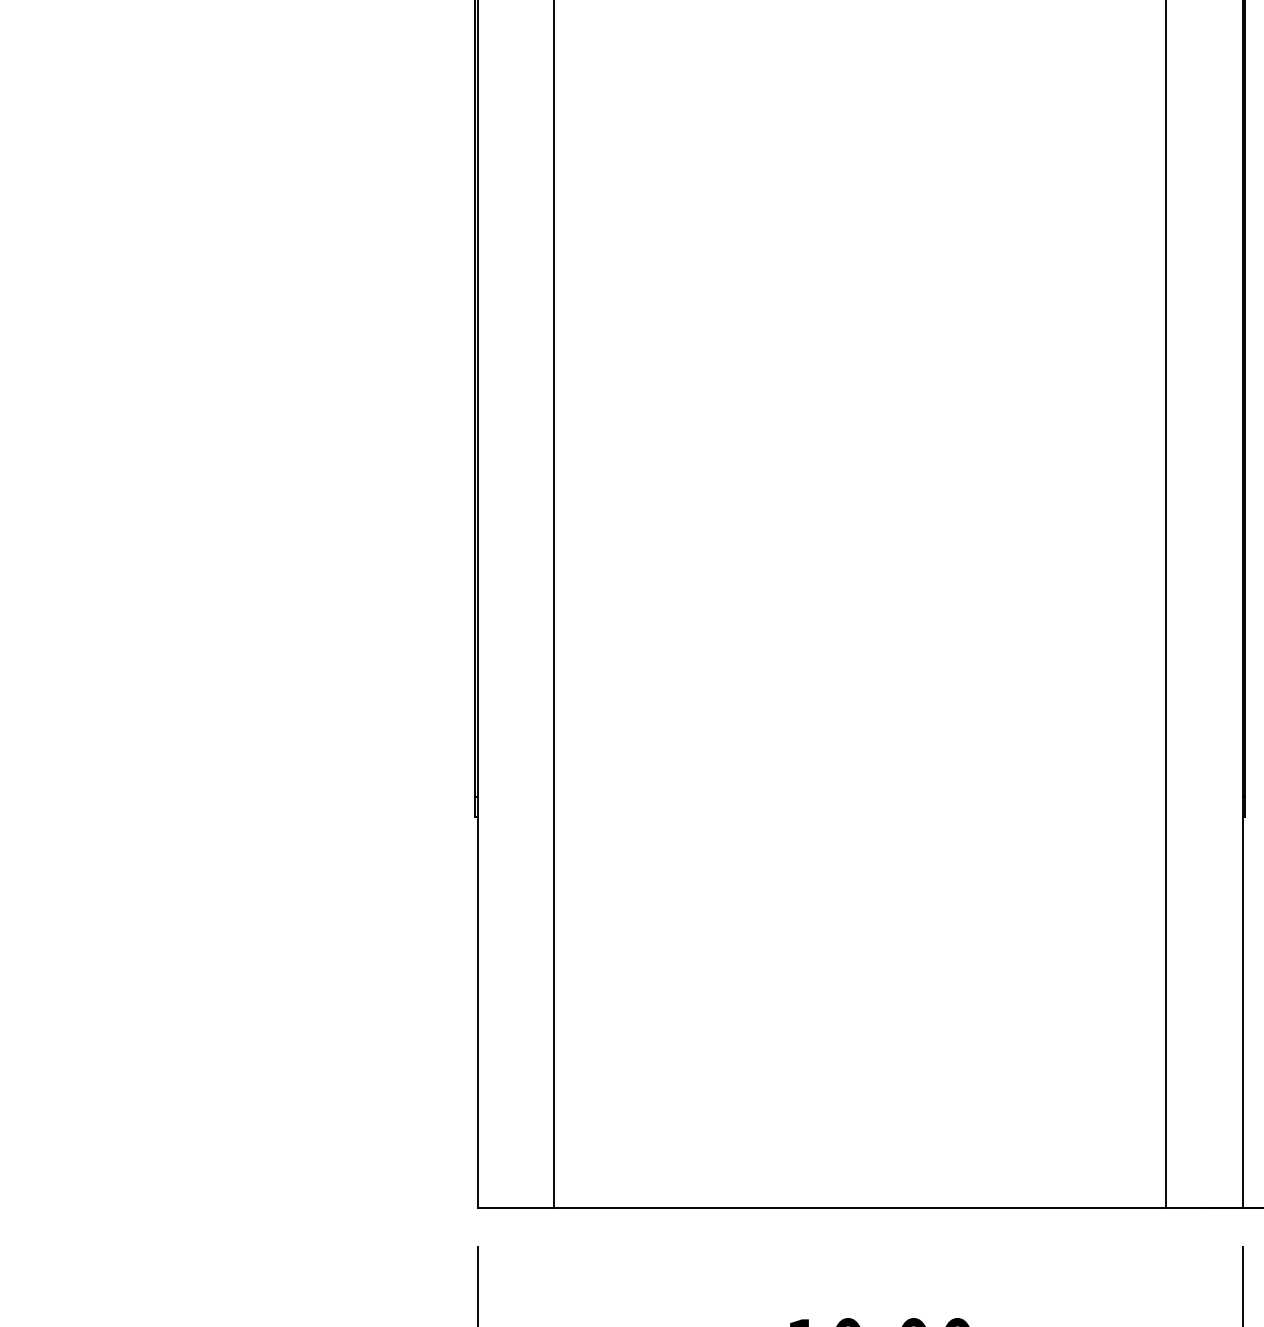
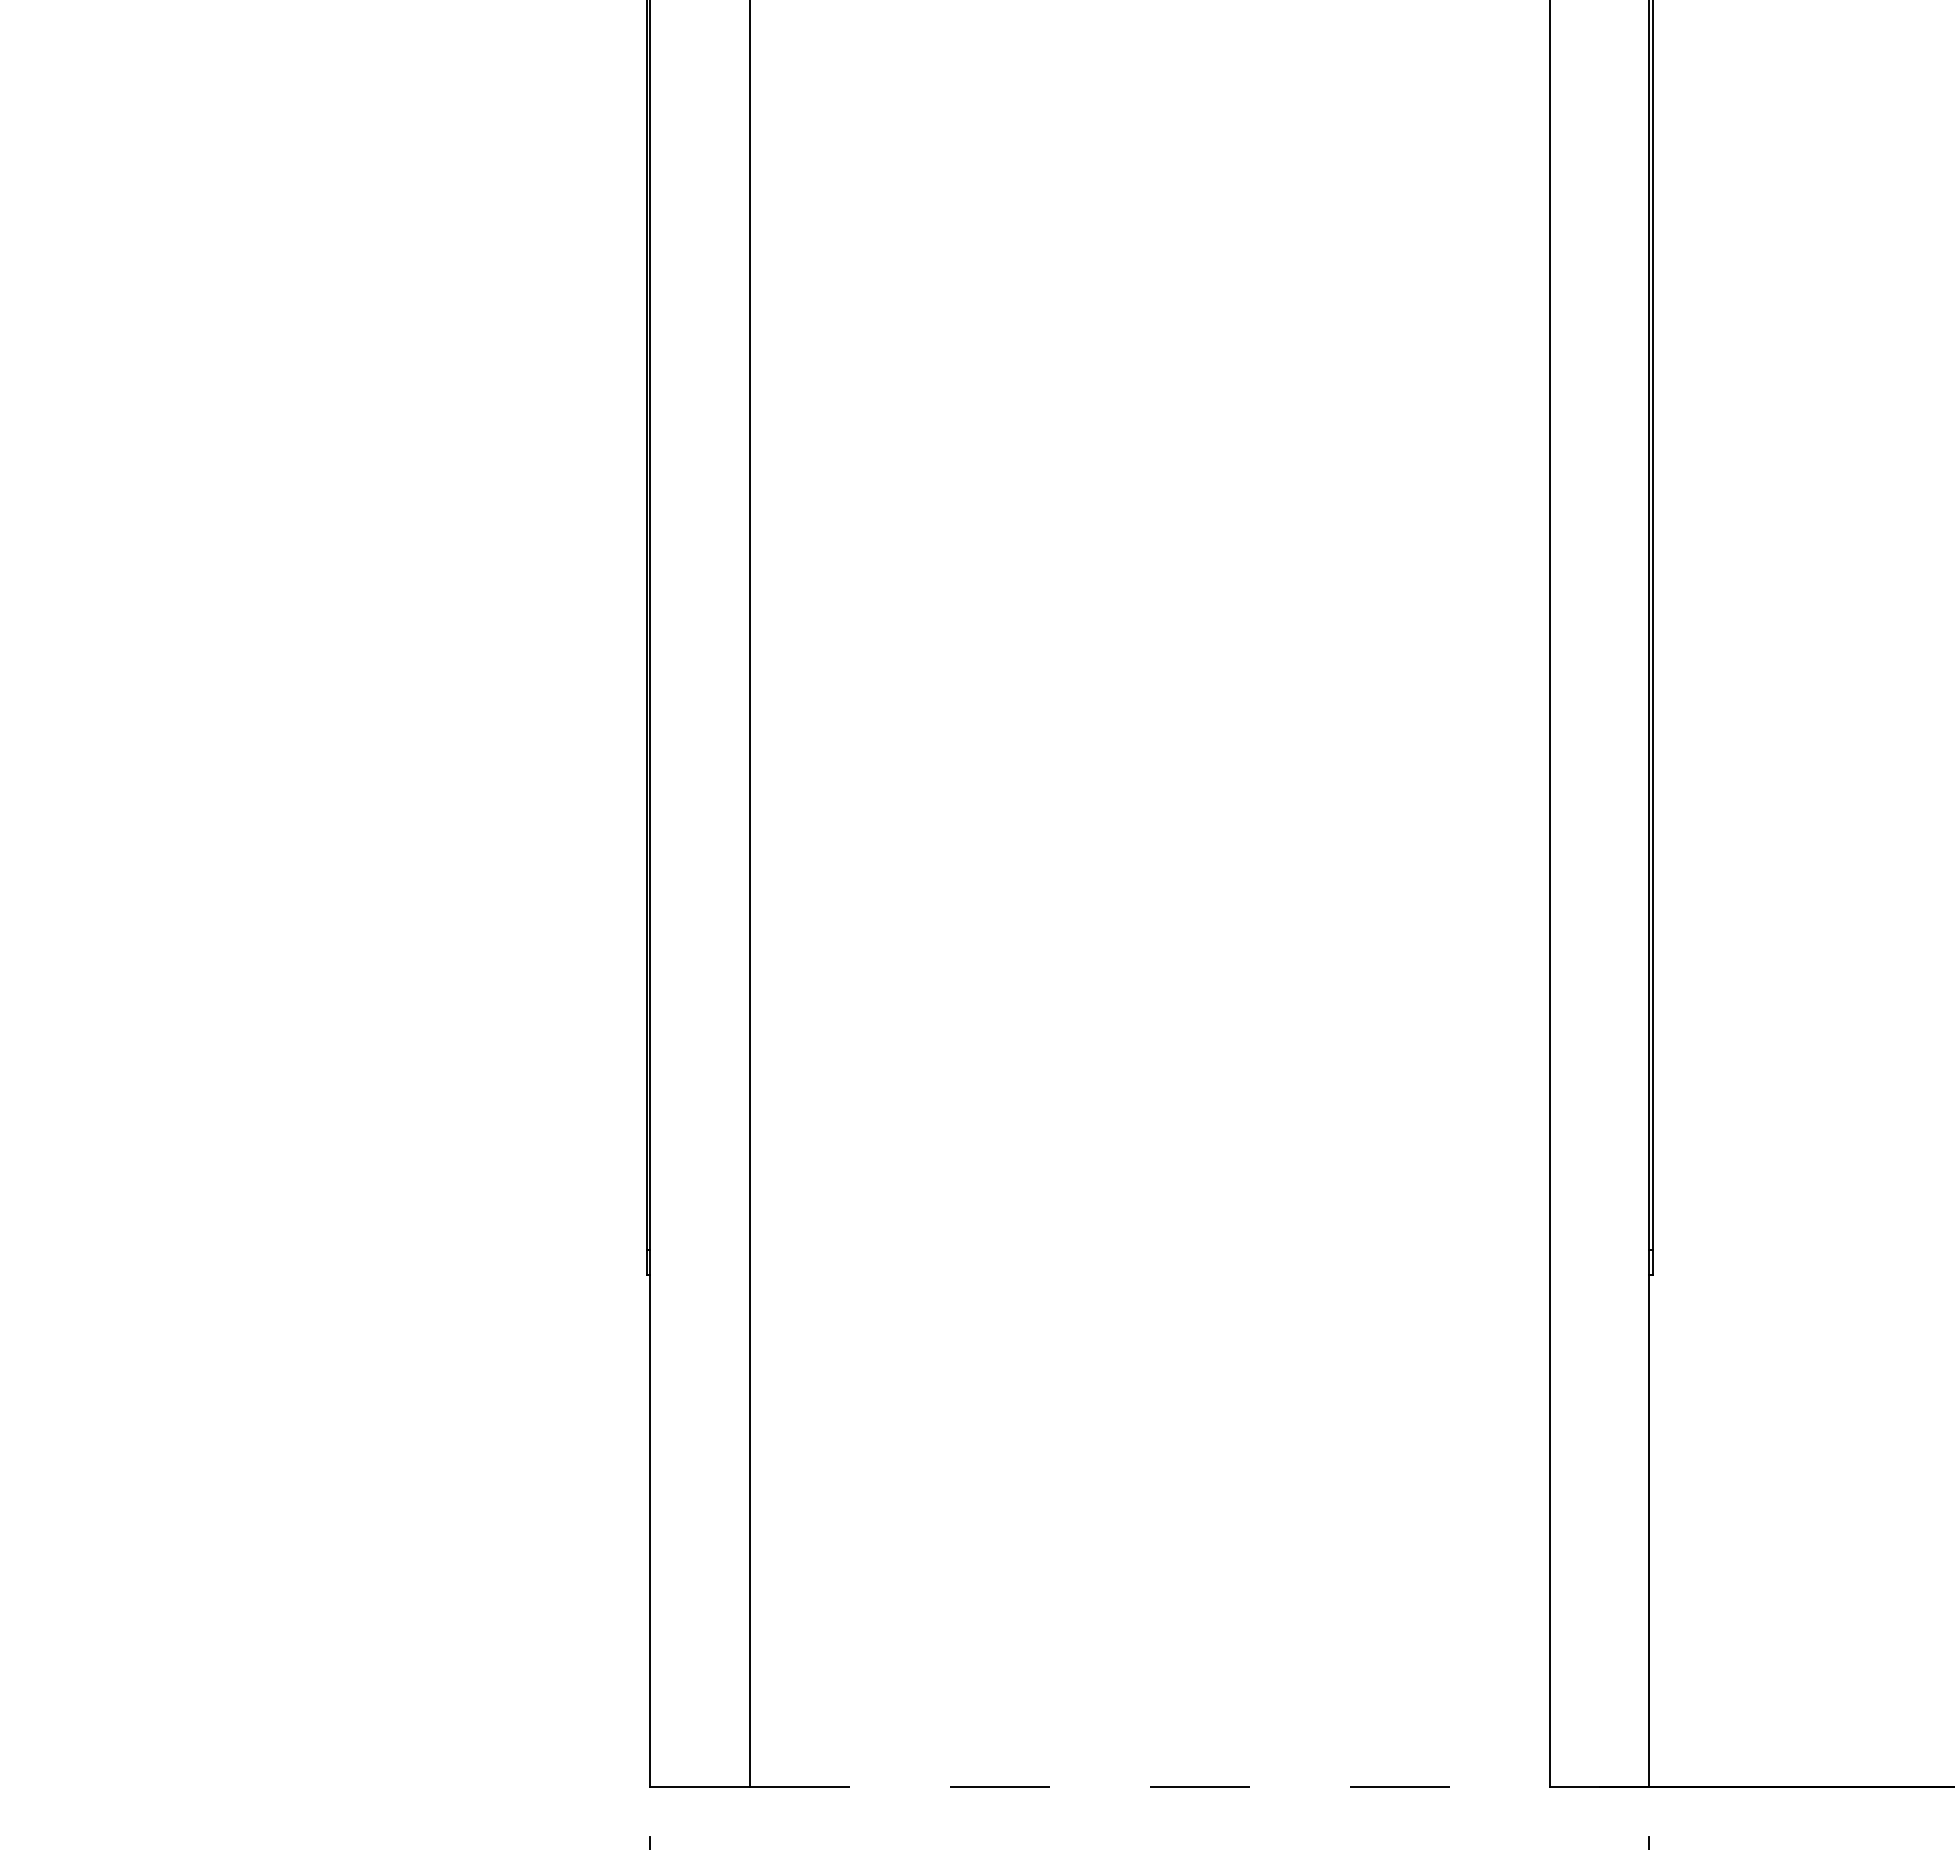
line: (859, 1208) -> (1149, 1786), solid -> dashed

